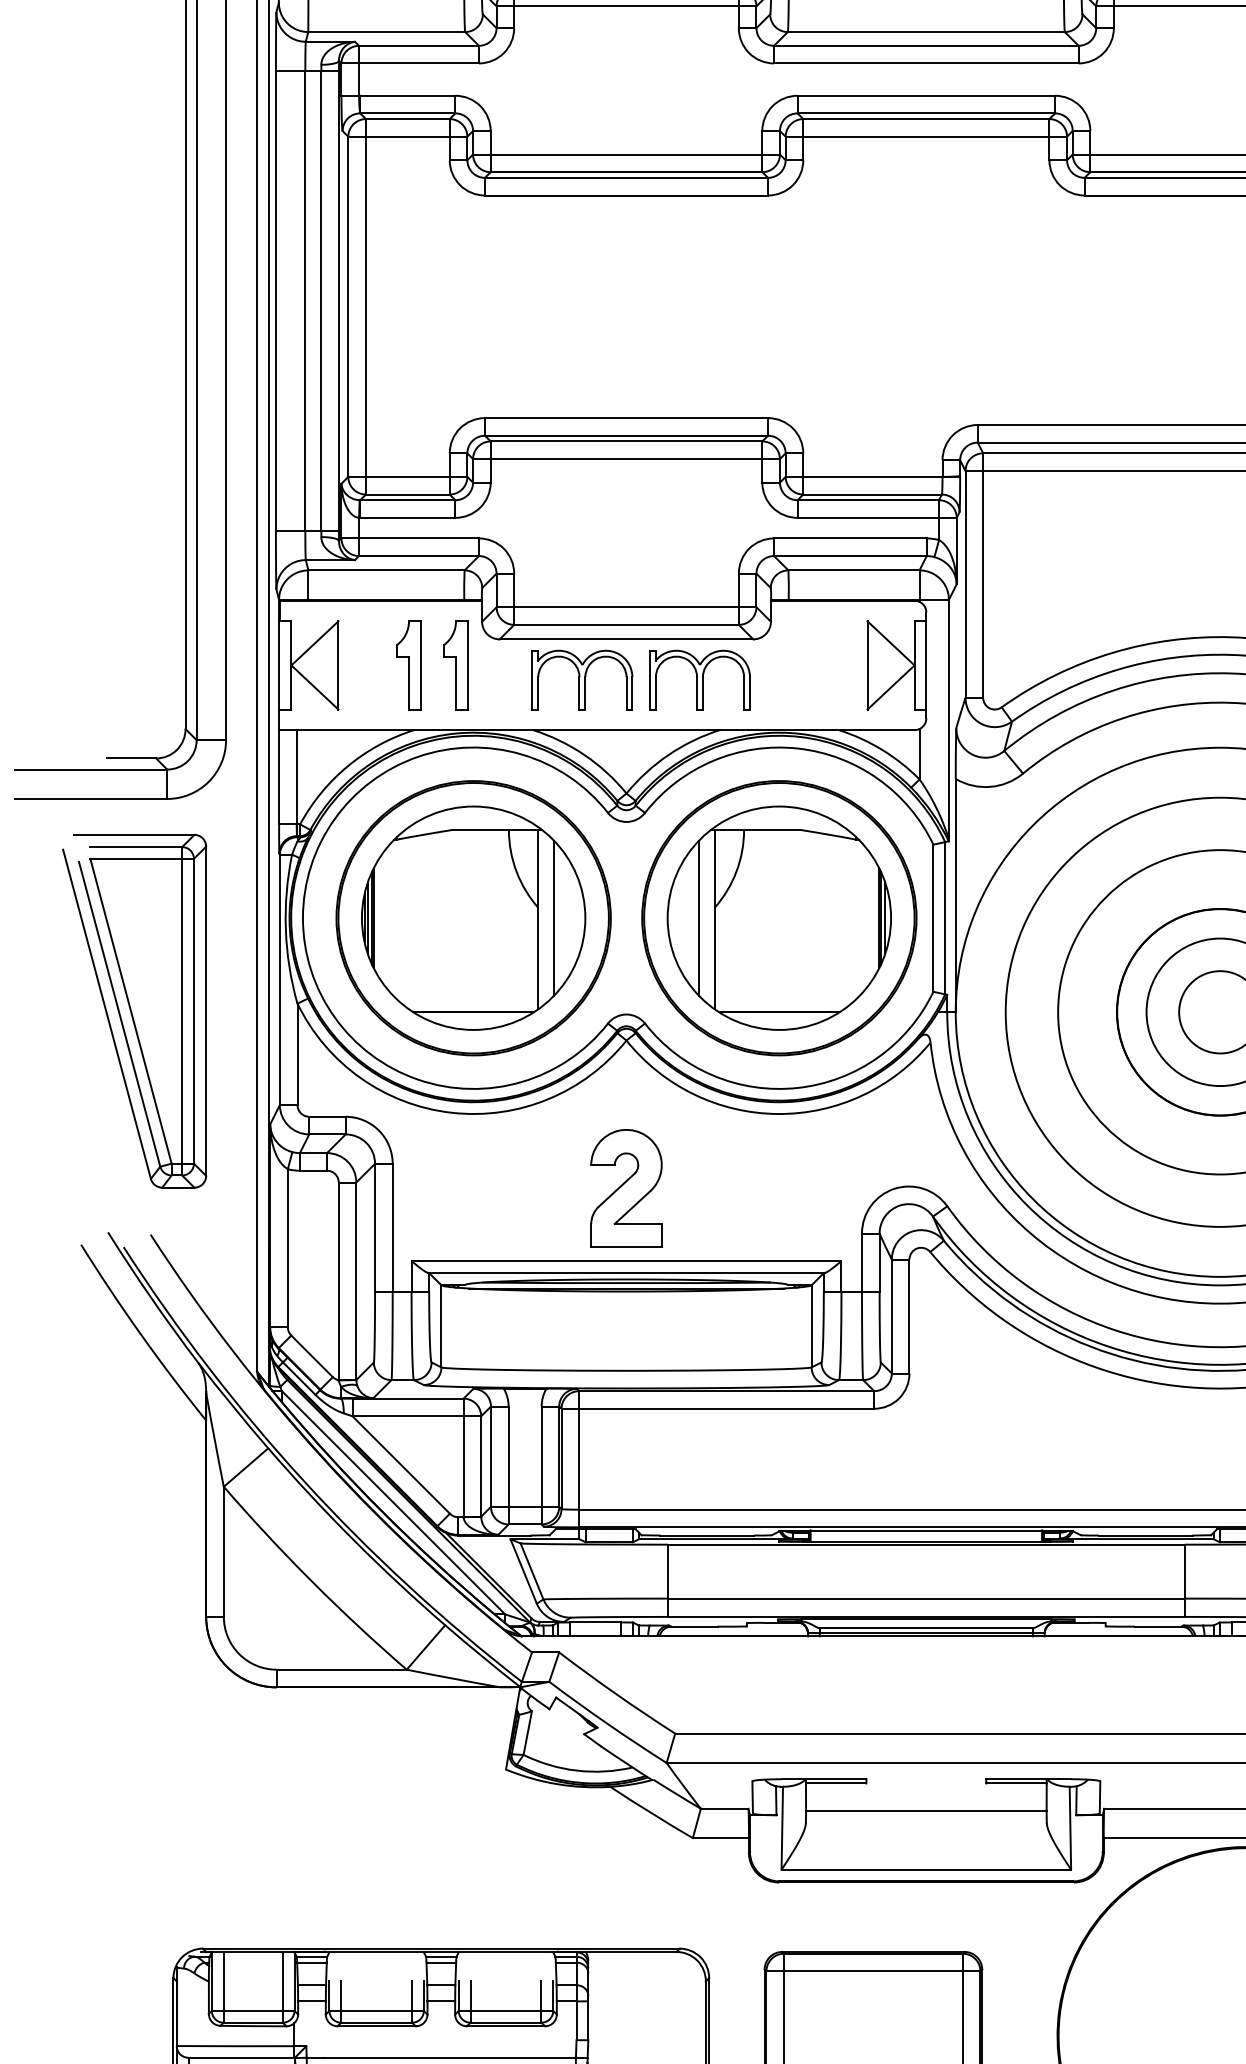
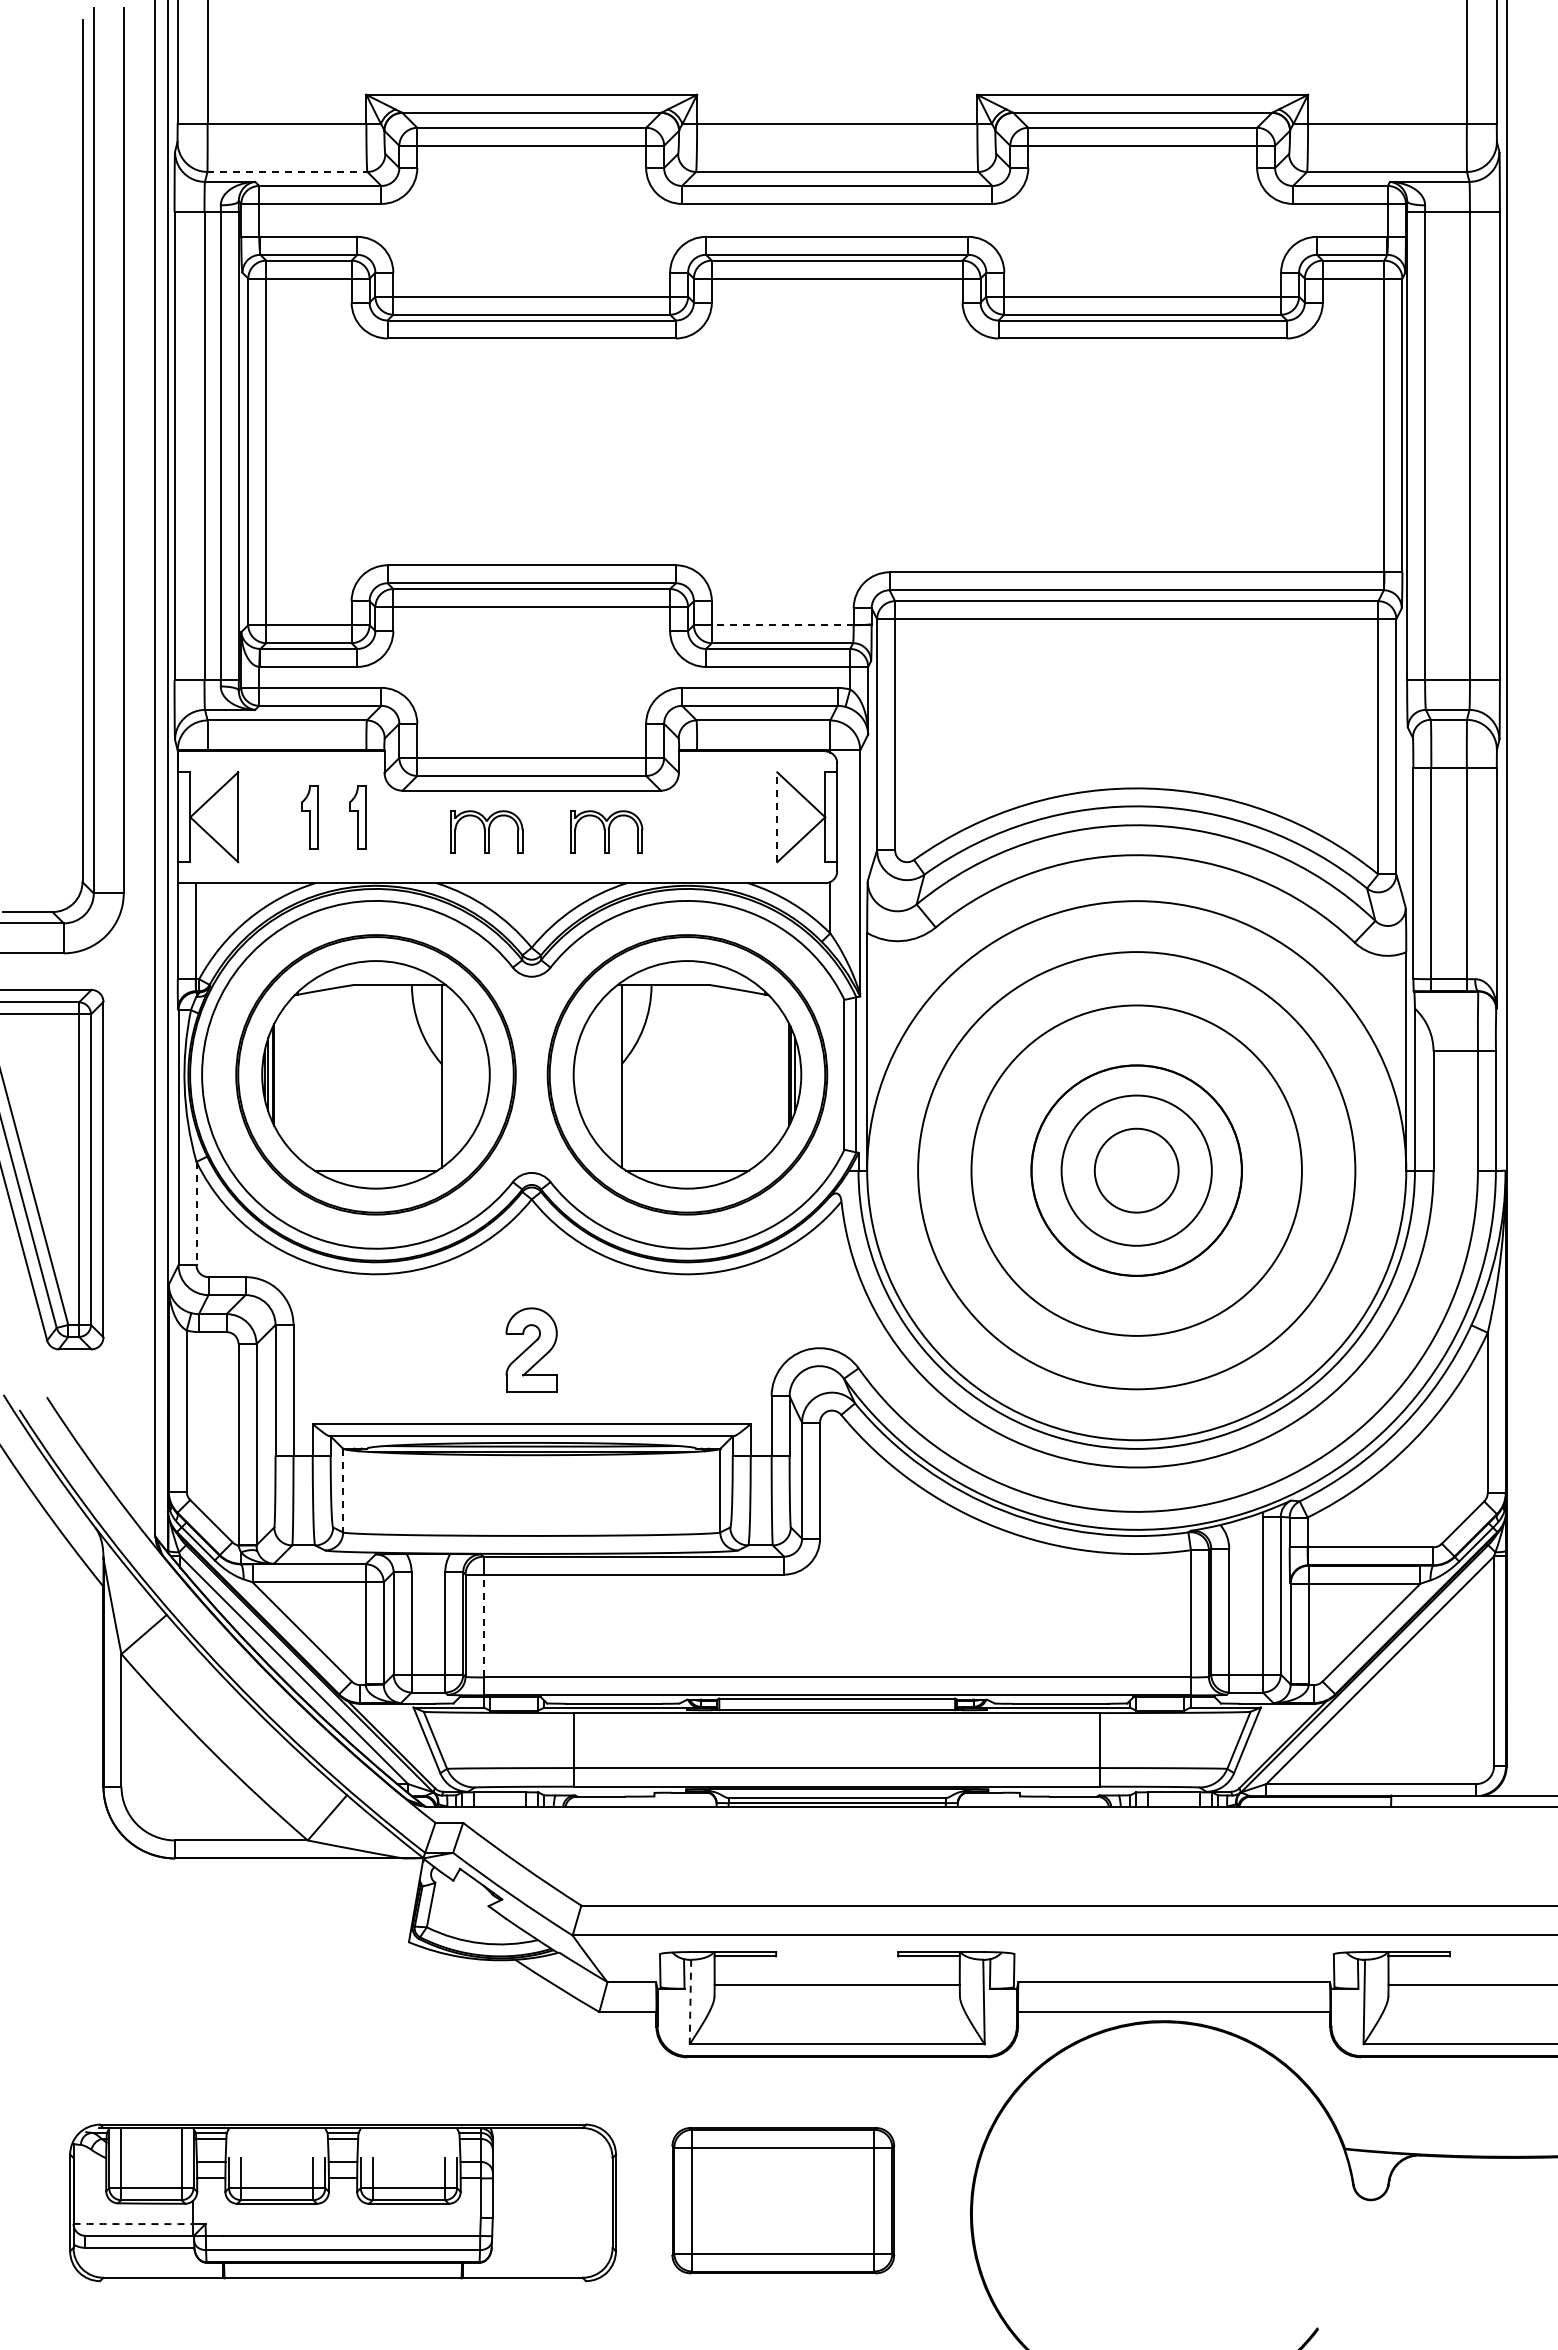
line: (386, 31) -> (287, 171), solid -> dashed
line: (872, 477) -> (782, 625), solid -> dashed
part: (408, 664) -> (309, 816), size x0.7
part: (455, 664) -> (357, 816), size x0.7
line: (867, 665) -> (777, 817), solid -> dashed
part: (582, 679) -> (486, 831), size x0.7
part: (699, 679) -> (606, 831), size x0.7
line: (554, 917) -> (458, 1074), removed
line: (698, 917) -> (605, 1074), removed
line: (297, 1054) -> (196, 1213), solid -> dashed
part: (626, 1187) -> (531, 1349), size x0.7
line: (441, 1326) -> (343, 1490), solid -> dashed
line: (579, 1458) -> (483, 1625), solid -> dashed
line: (782, 1828) -> (690, 2002), solid -> dashed
arc: (235, 2046) -> (133, 2224), solid -> dashed

